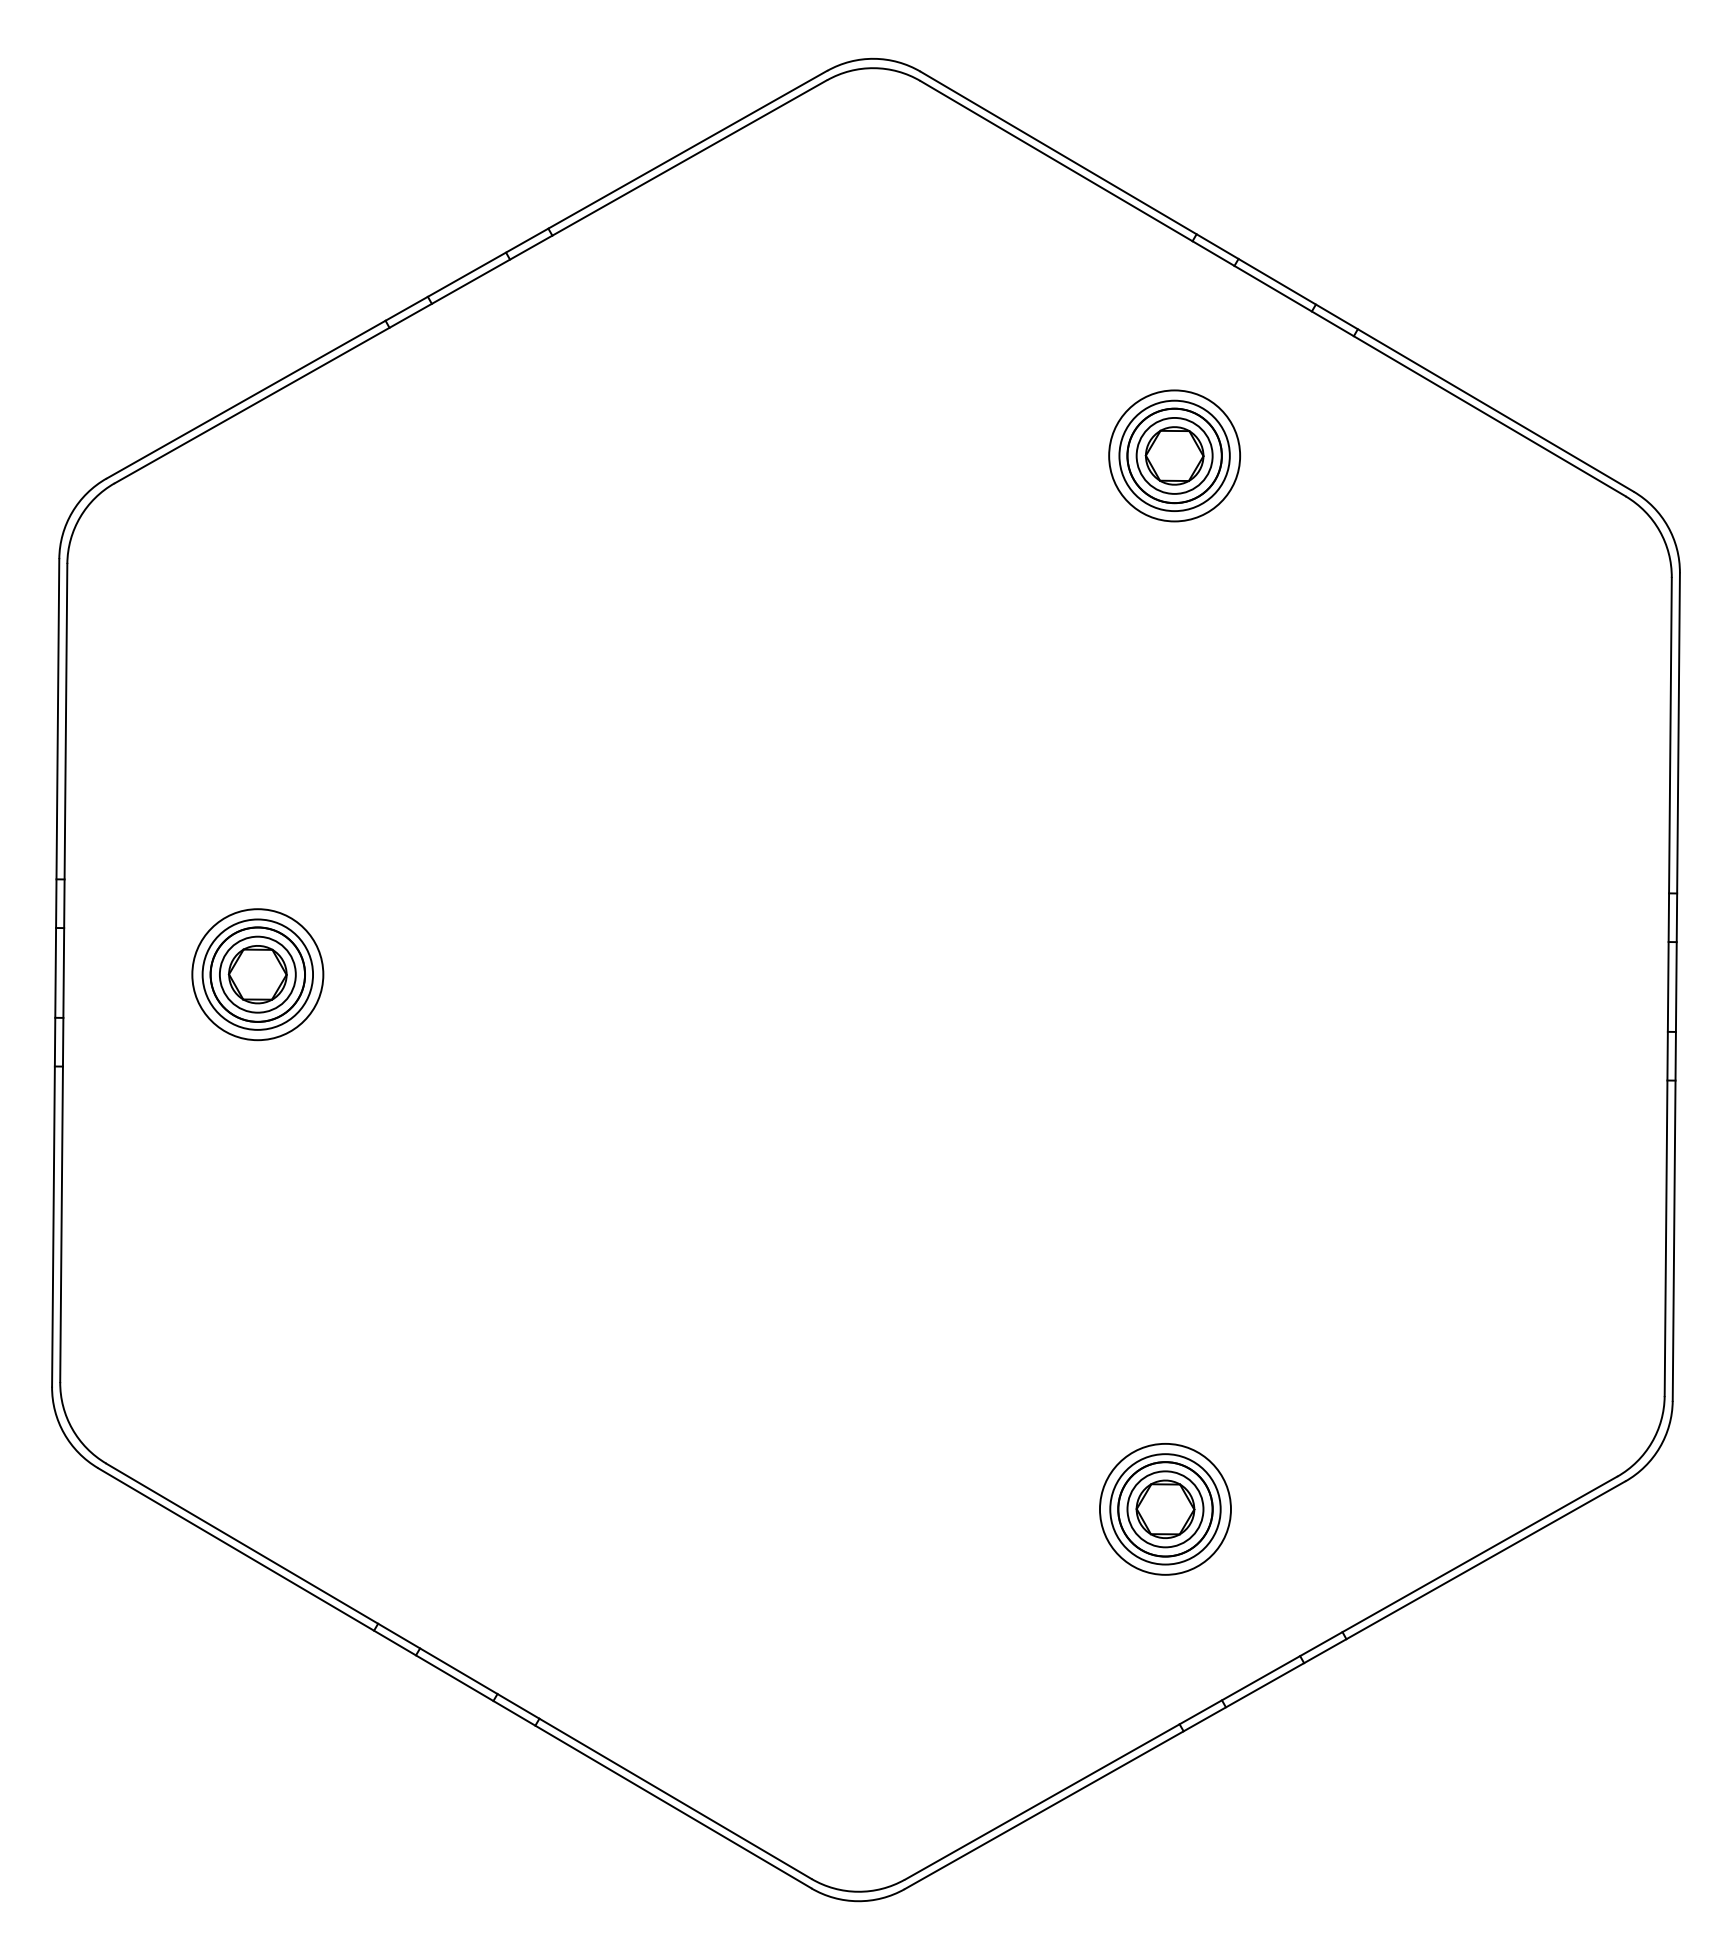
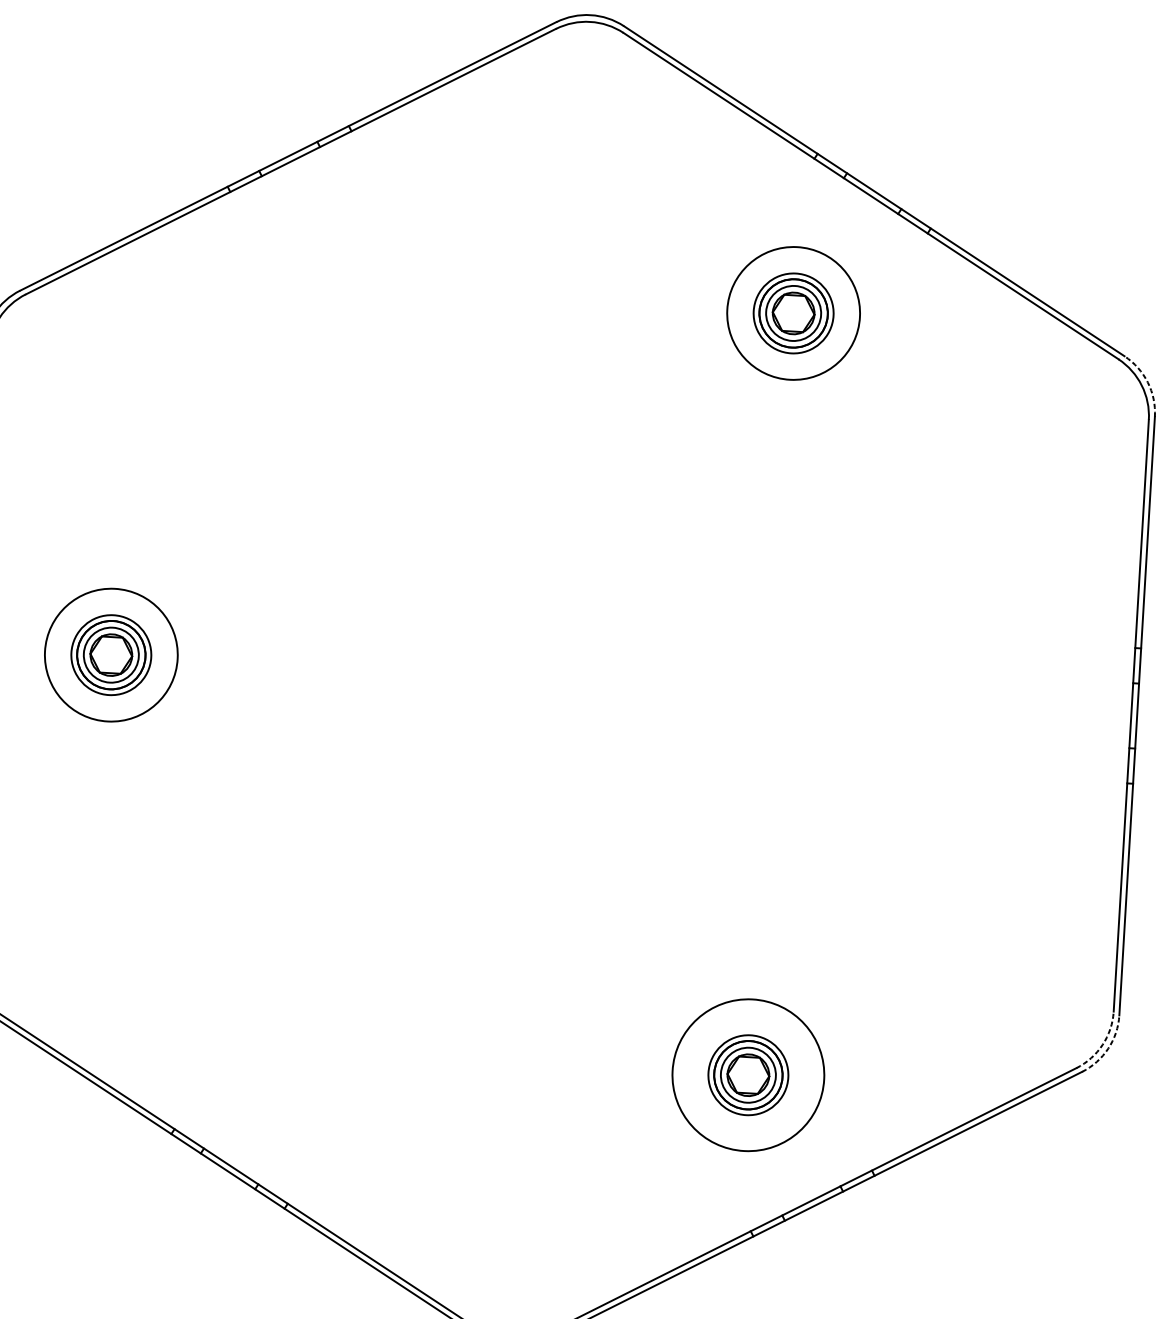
circle: (1174, 455) -> (793, 313), size x1.4
arc: (1667, 526) -> (1147, 382), solid -> dashed
circle: (257, 974) -> (111, 655), size x1.4
arc: (1651, 1442) -> (1102, 1044), solid -> dashed
arc: (1659, 1447) -> (1108, 1048), solid -> dashed
circle: (1164, 1508) -> (747, 1074), size x1.6

